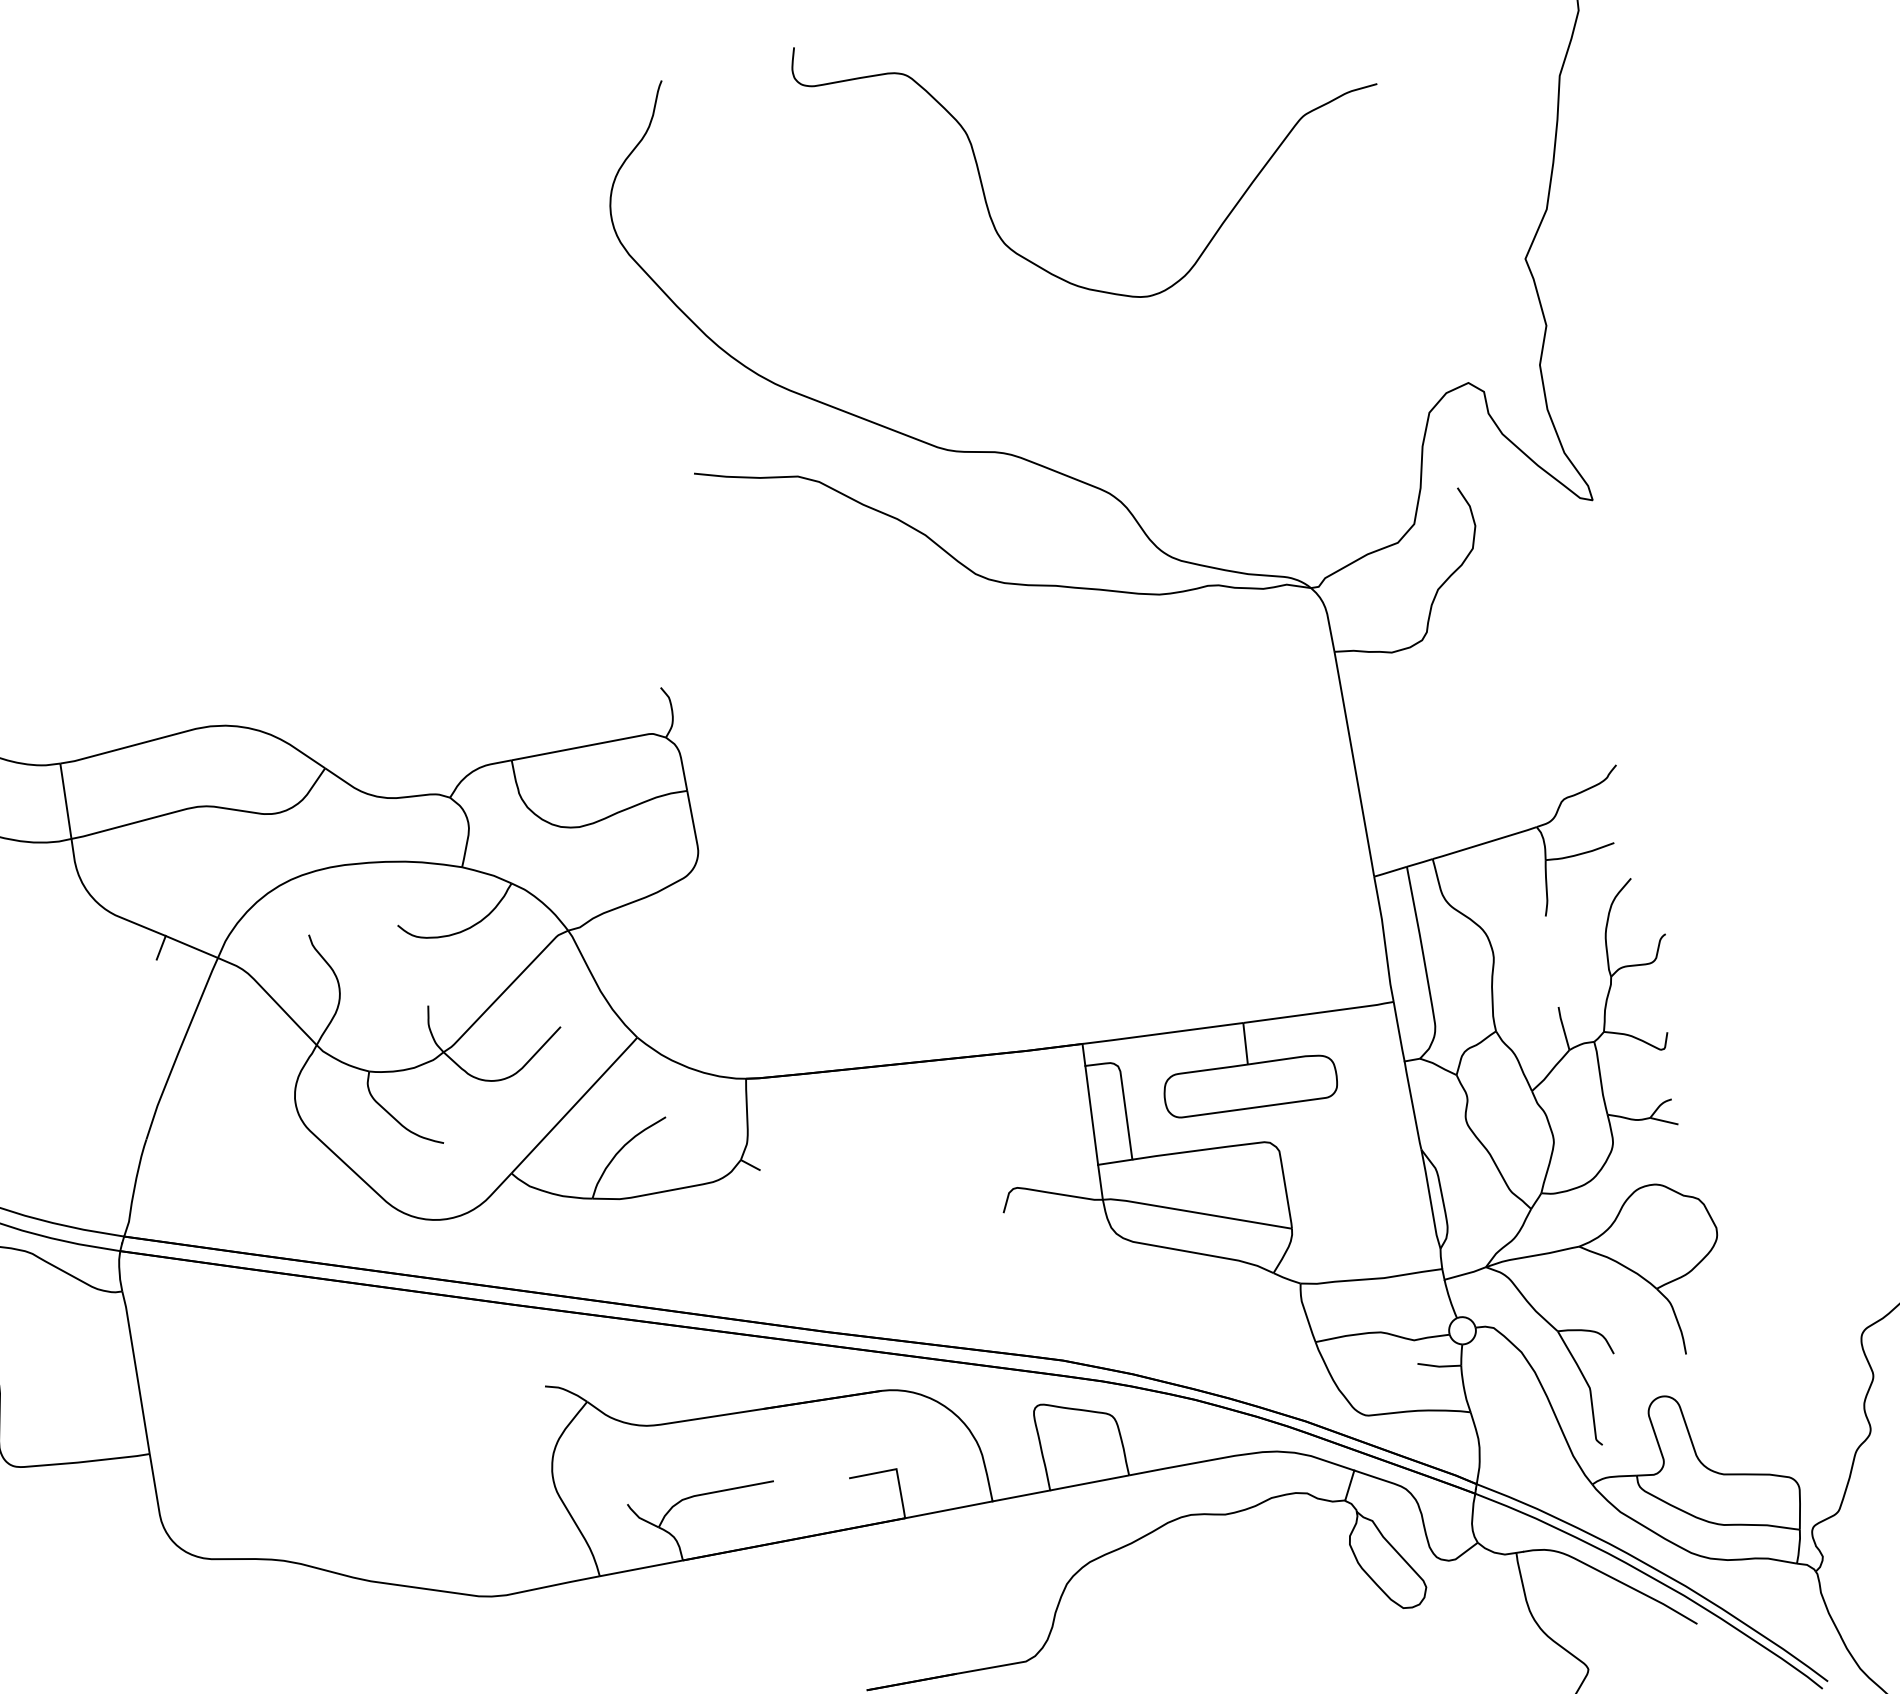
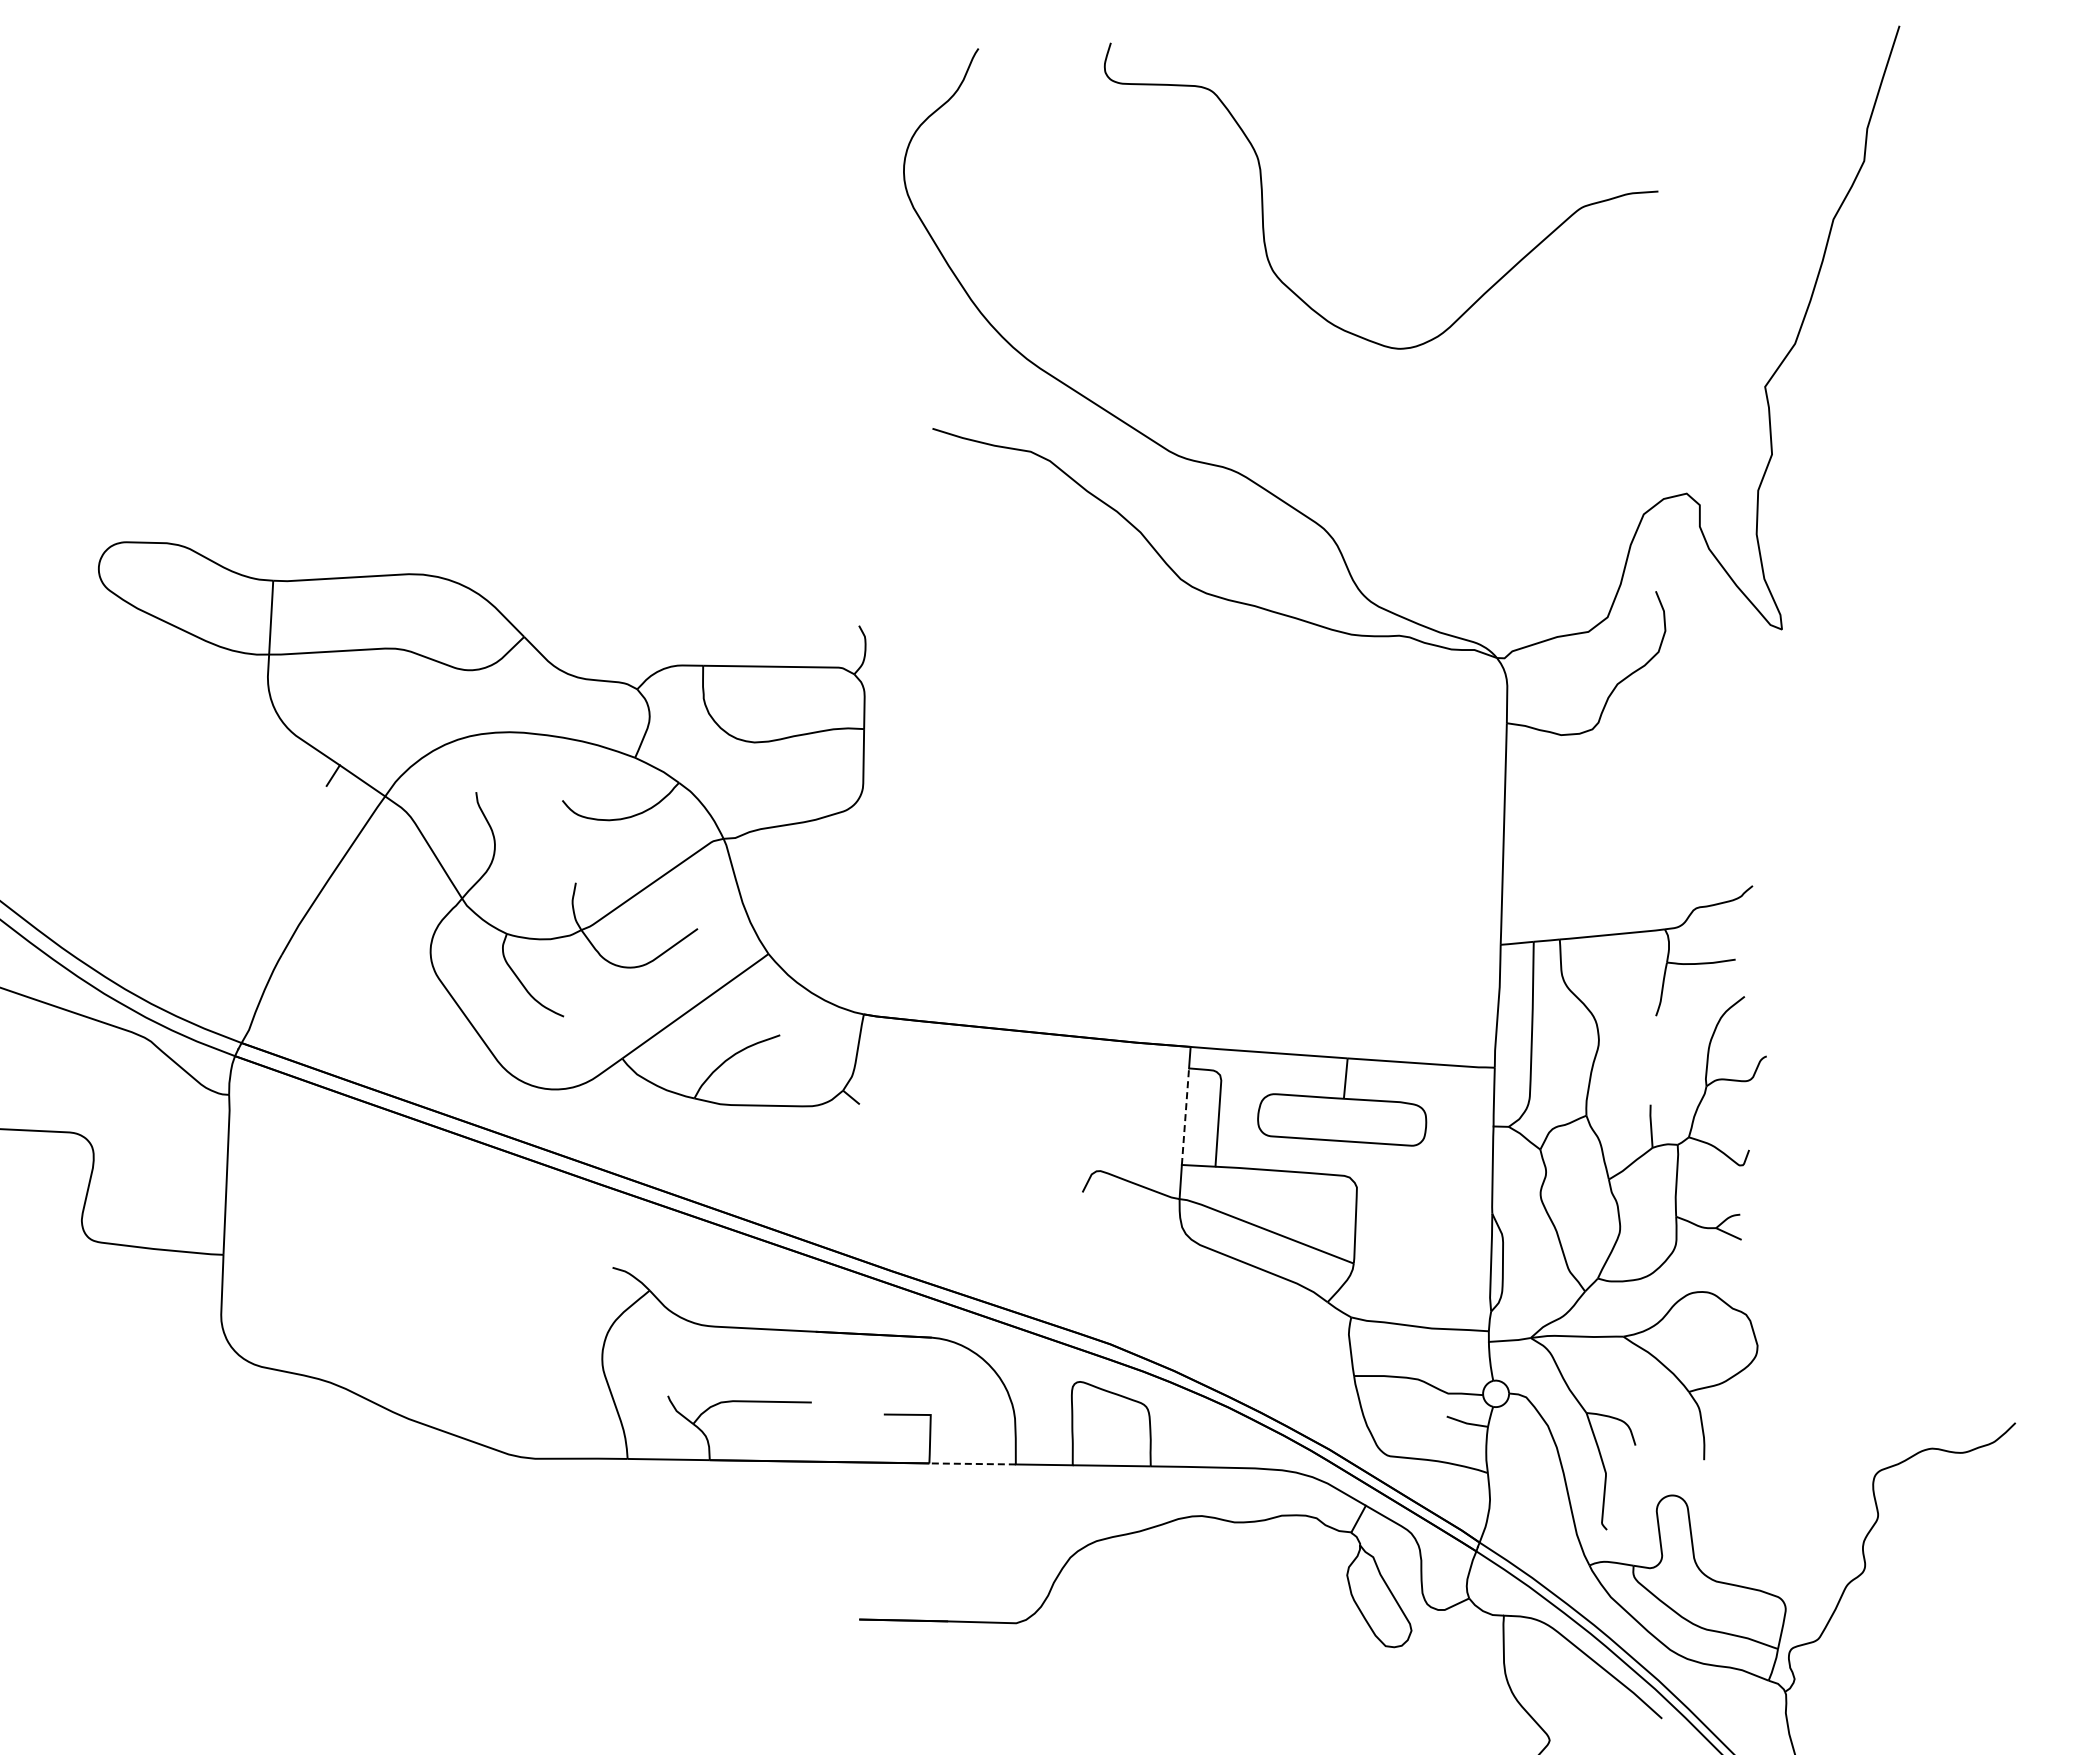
line: (1091, 1115) -> (1185, 1116), solid -> dashed
line: (948, 1509) -> (972, 1463), solid -> dashed

